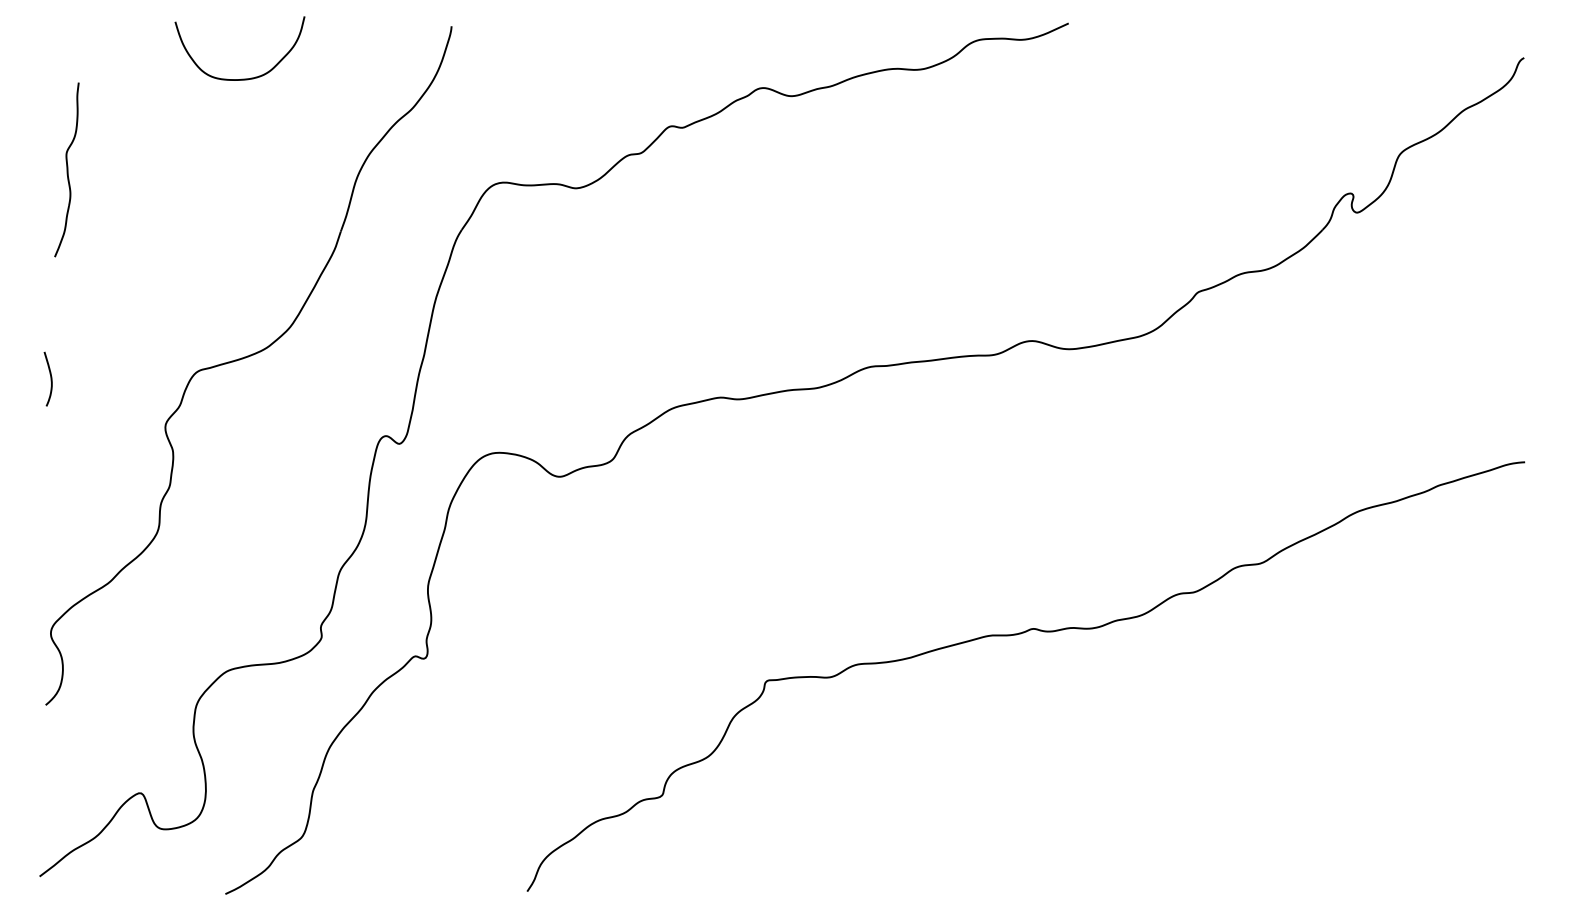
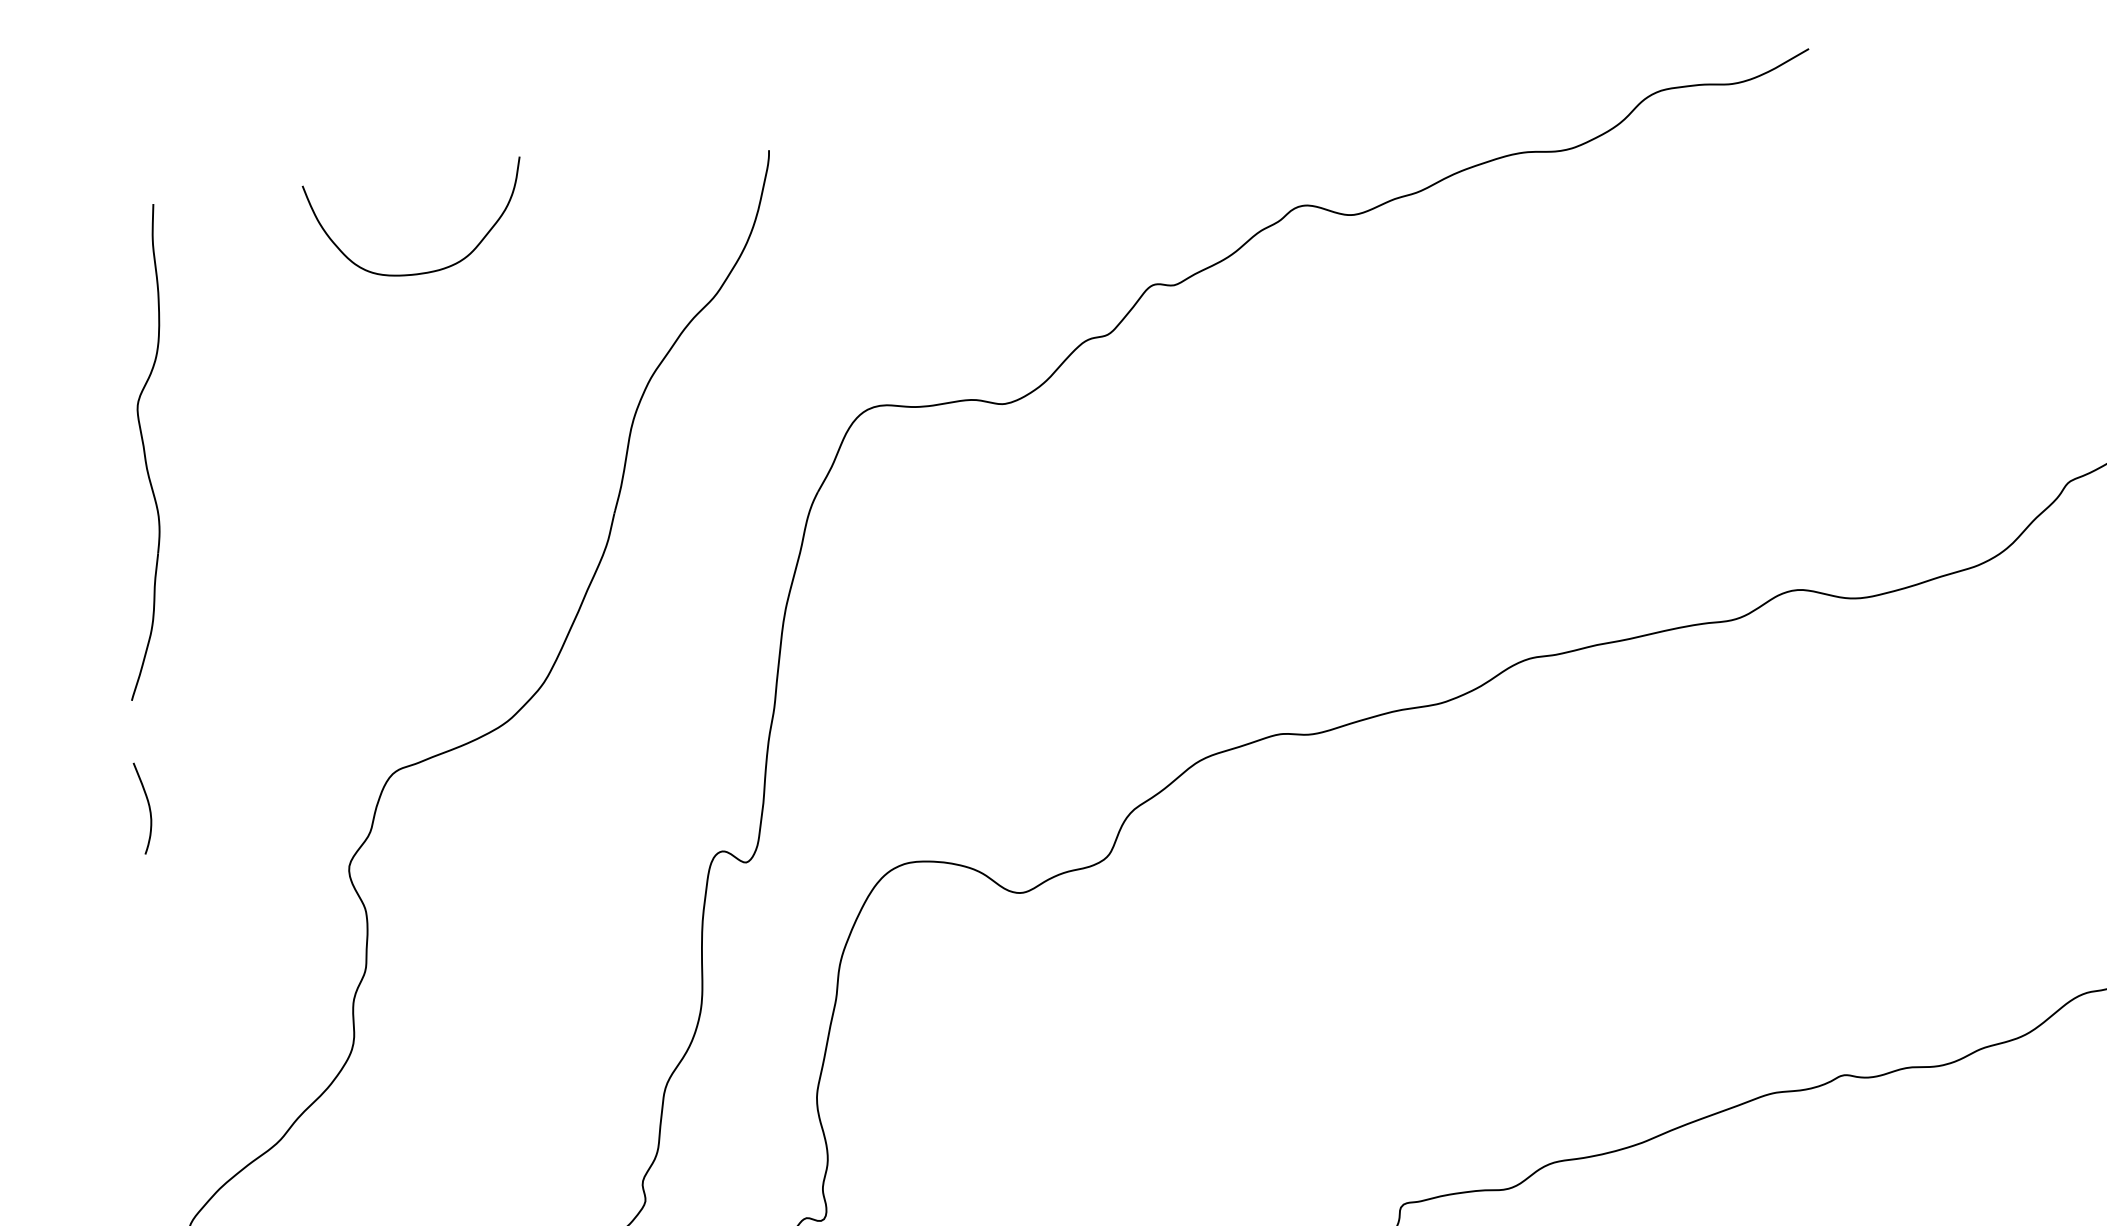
part: (66, 169) -> (142, 451), size x1.67

